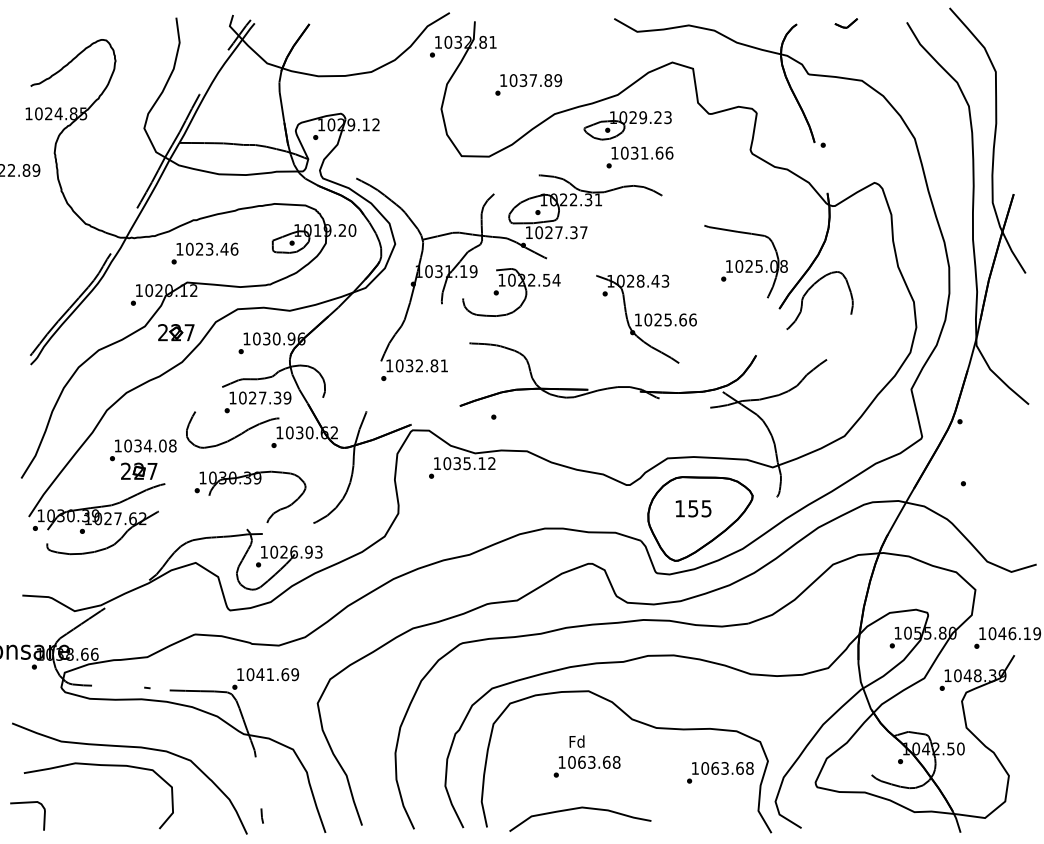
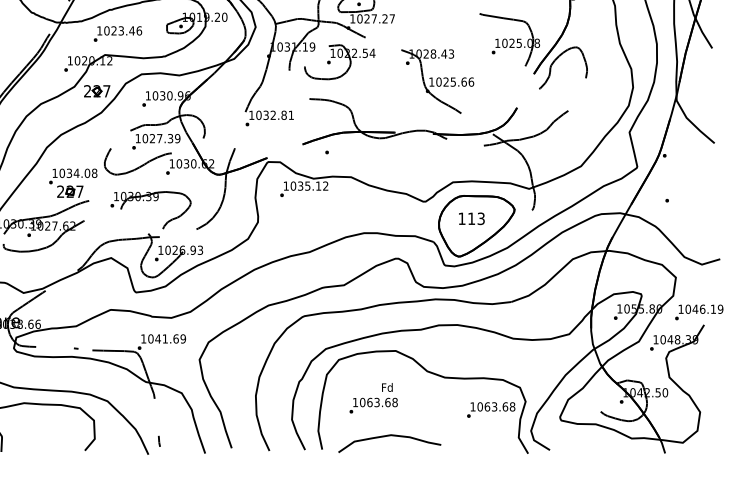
text: (573, 232) -> (384, 18), 1027.37 -> 1027.27
text: (699, 508) -> (476, 218), 155 -> 113
text: (586, 766) -> (373, 405), moved

